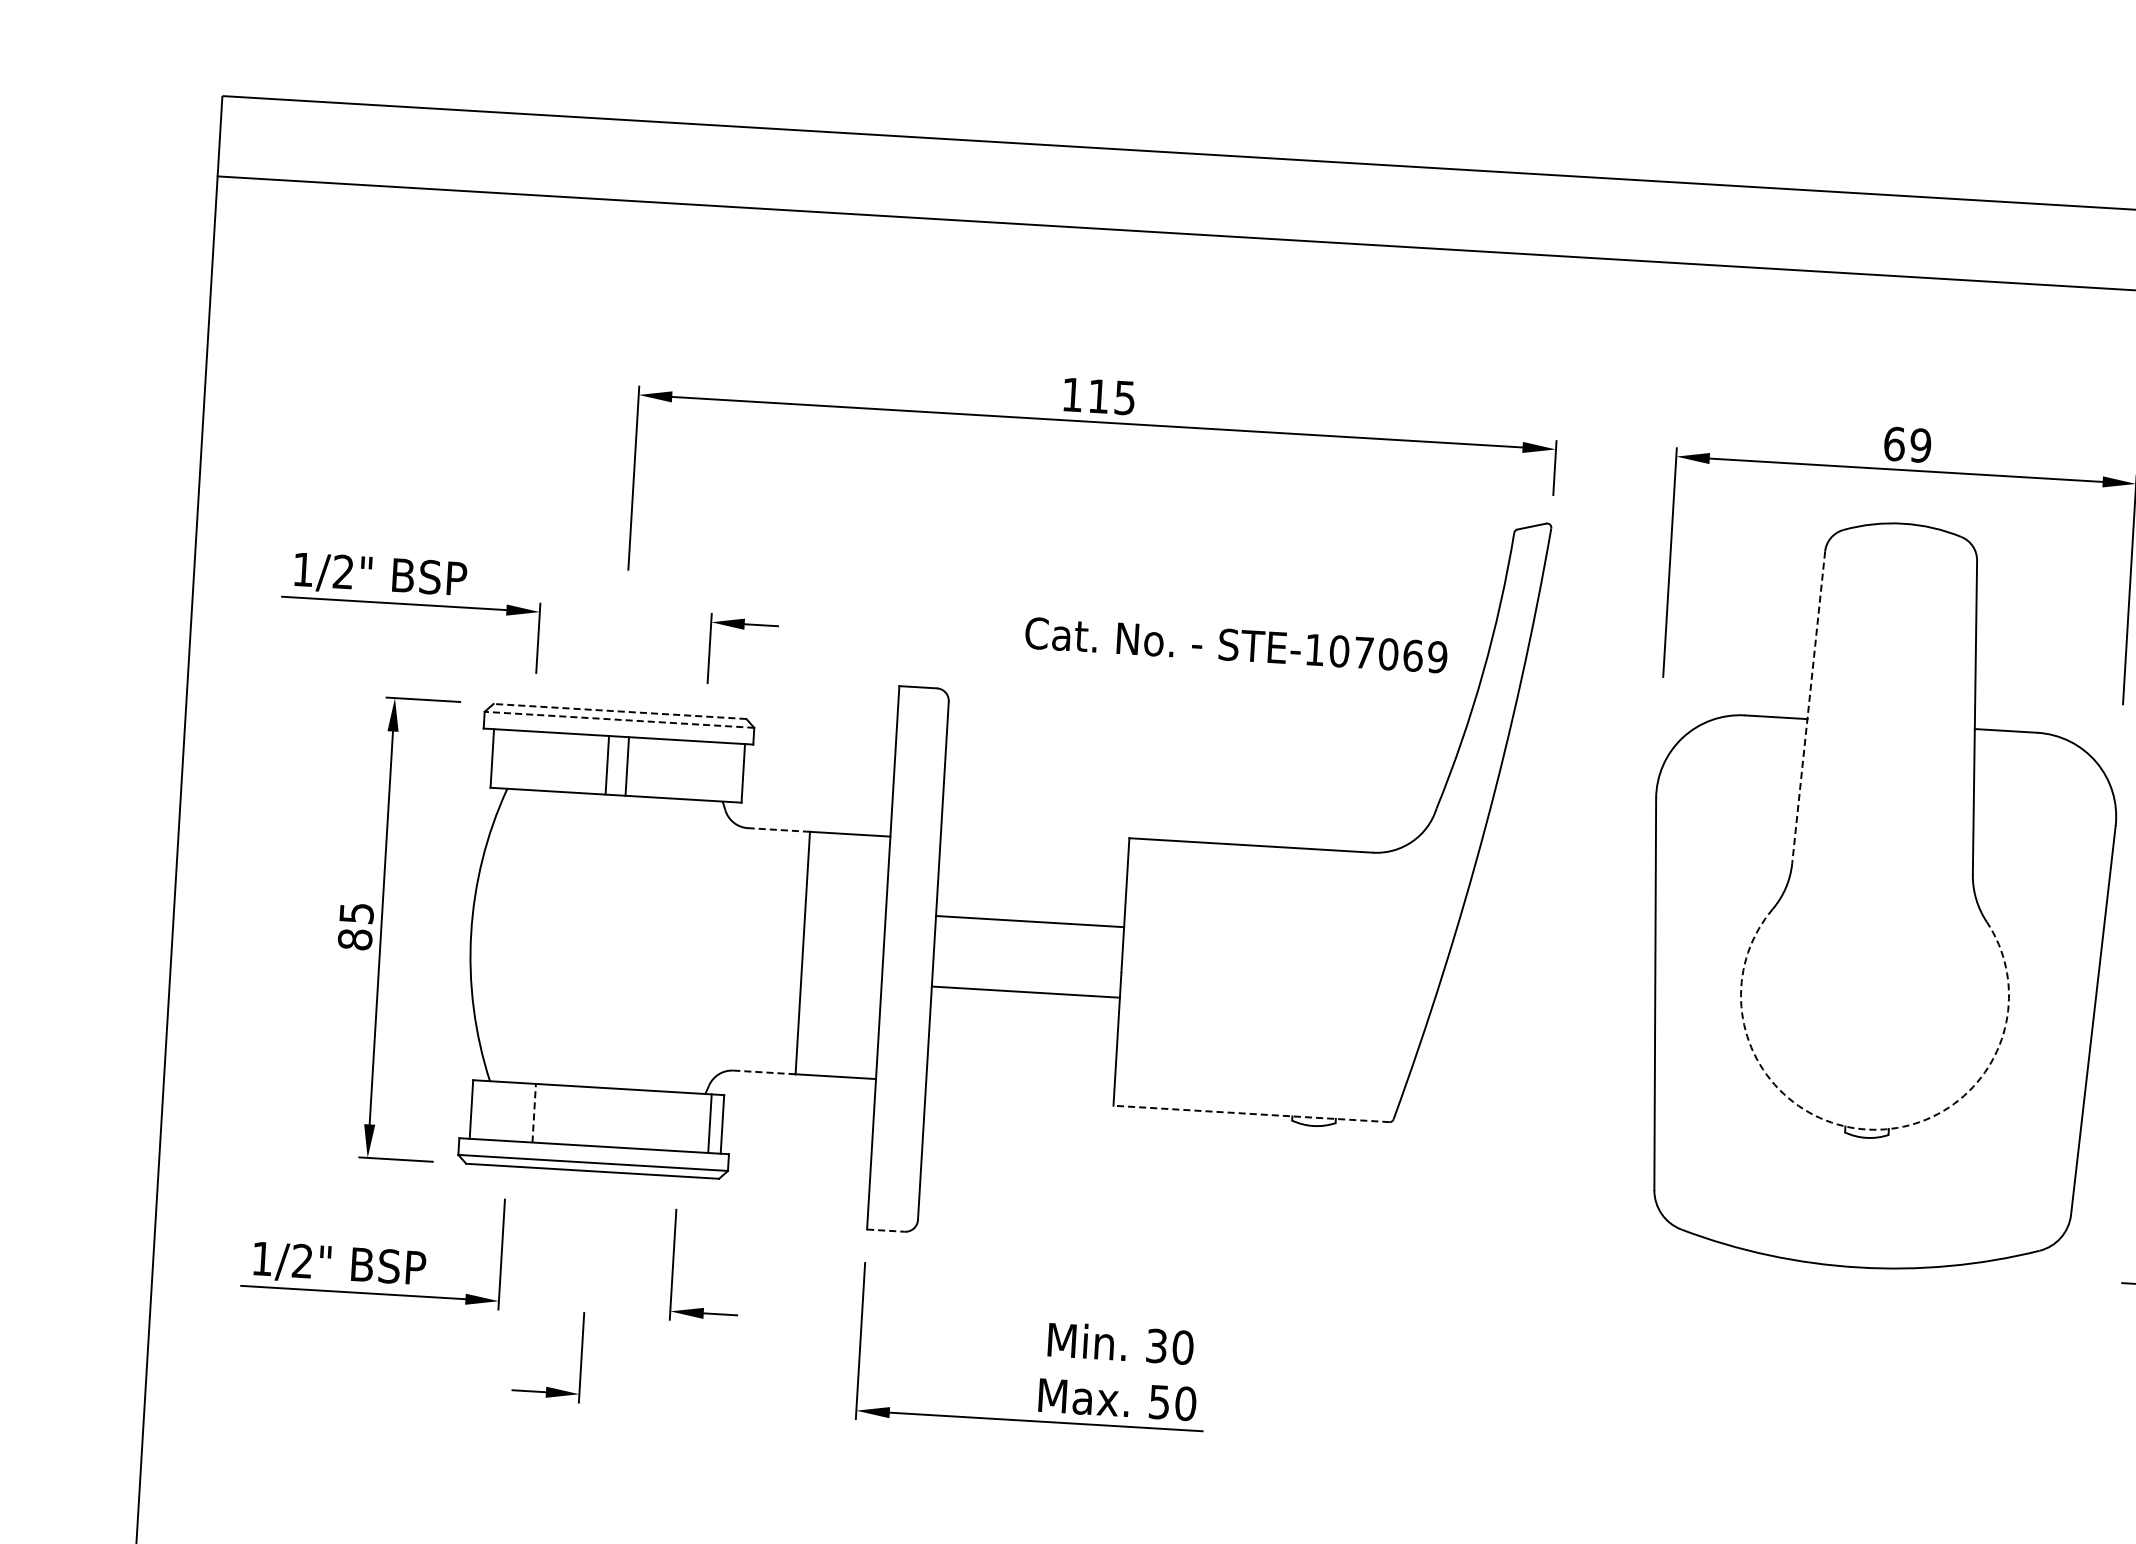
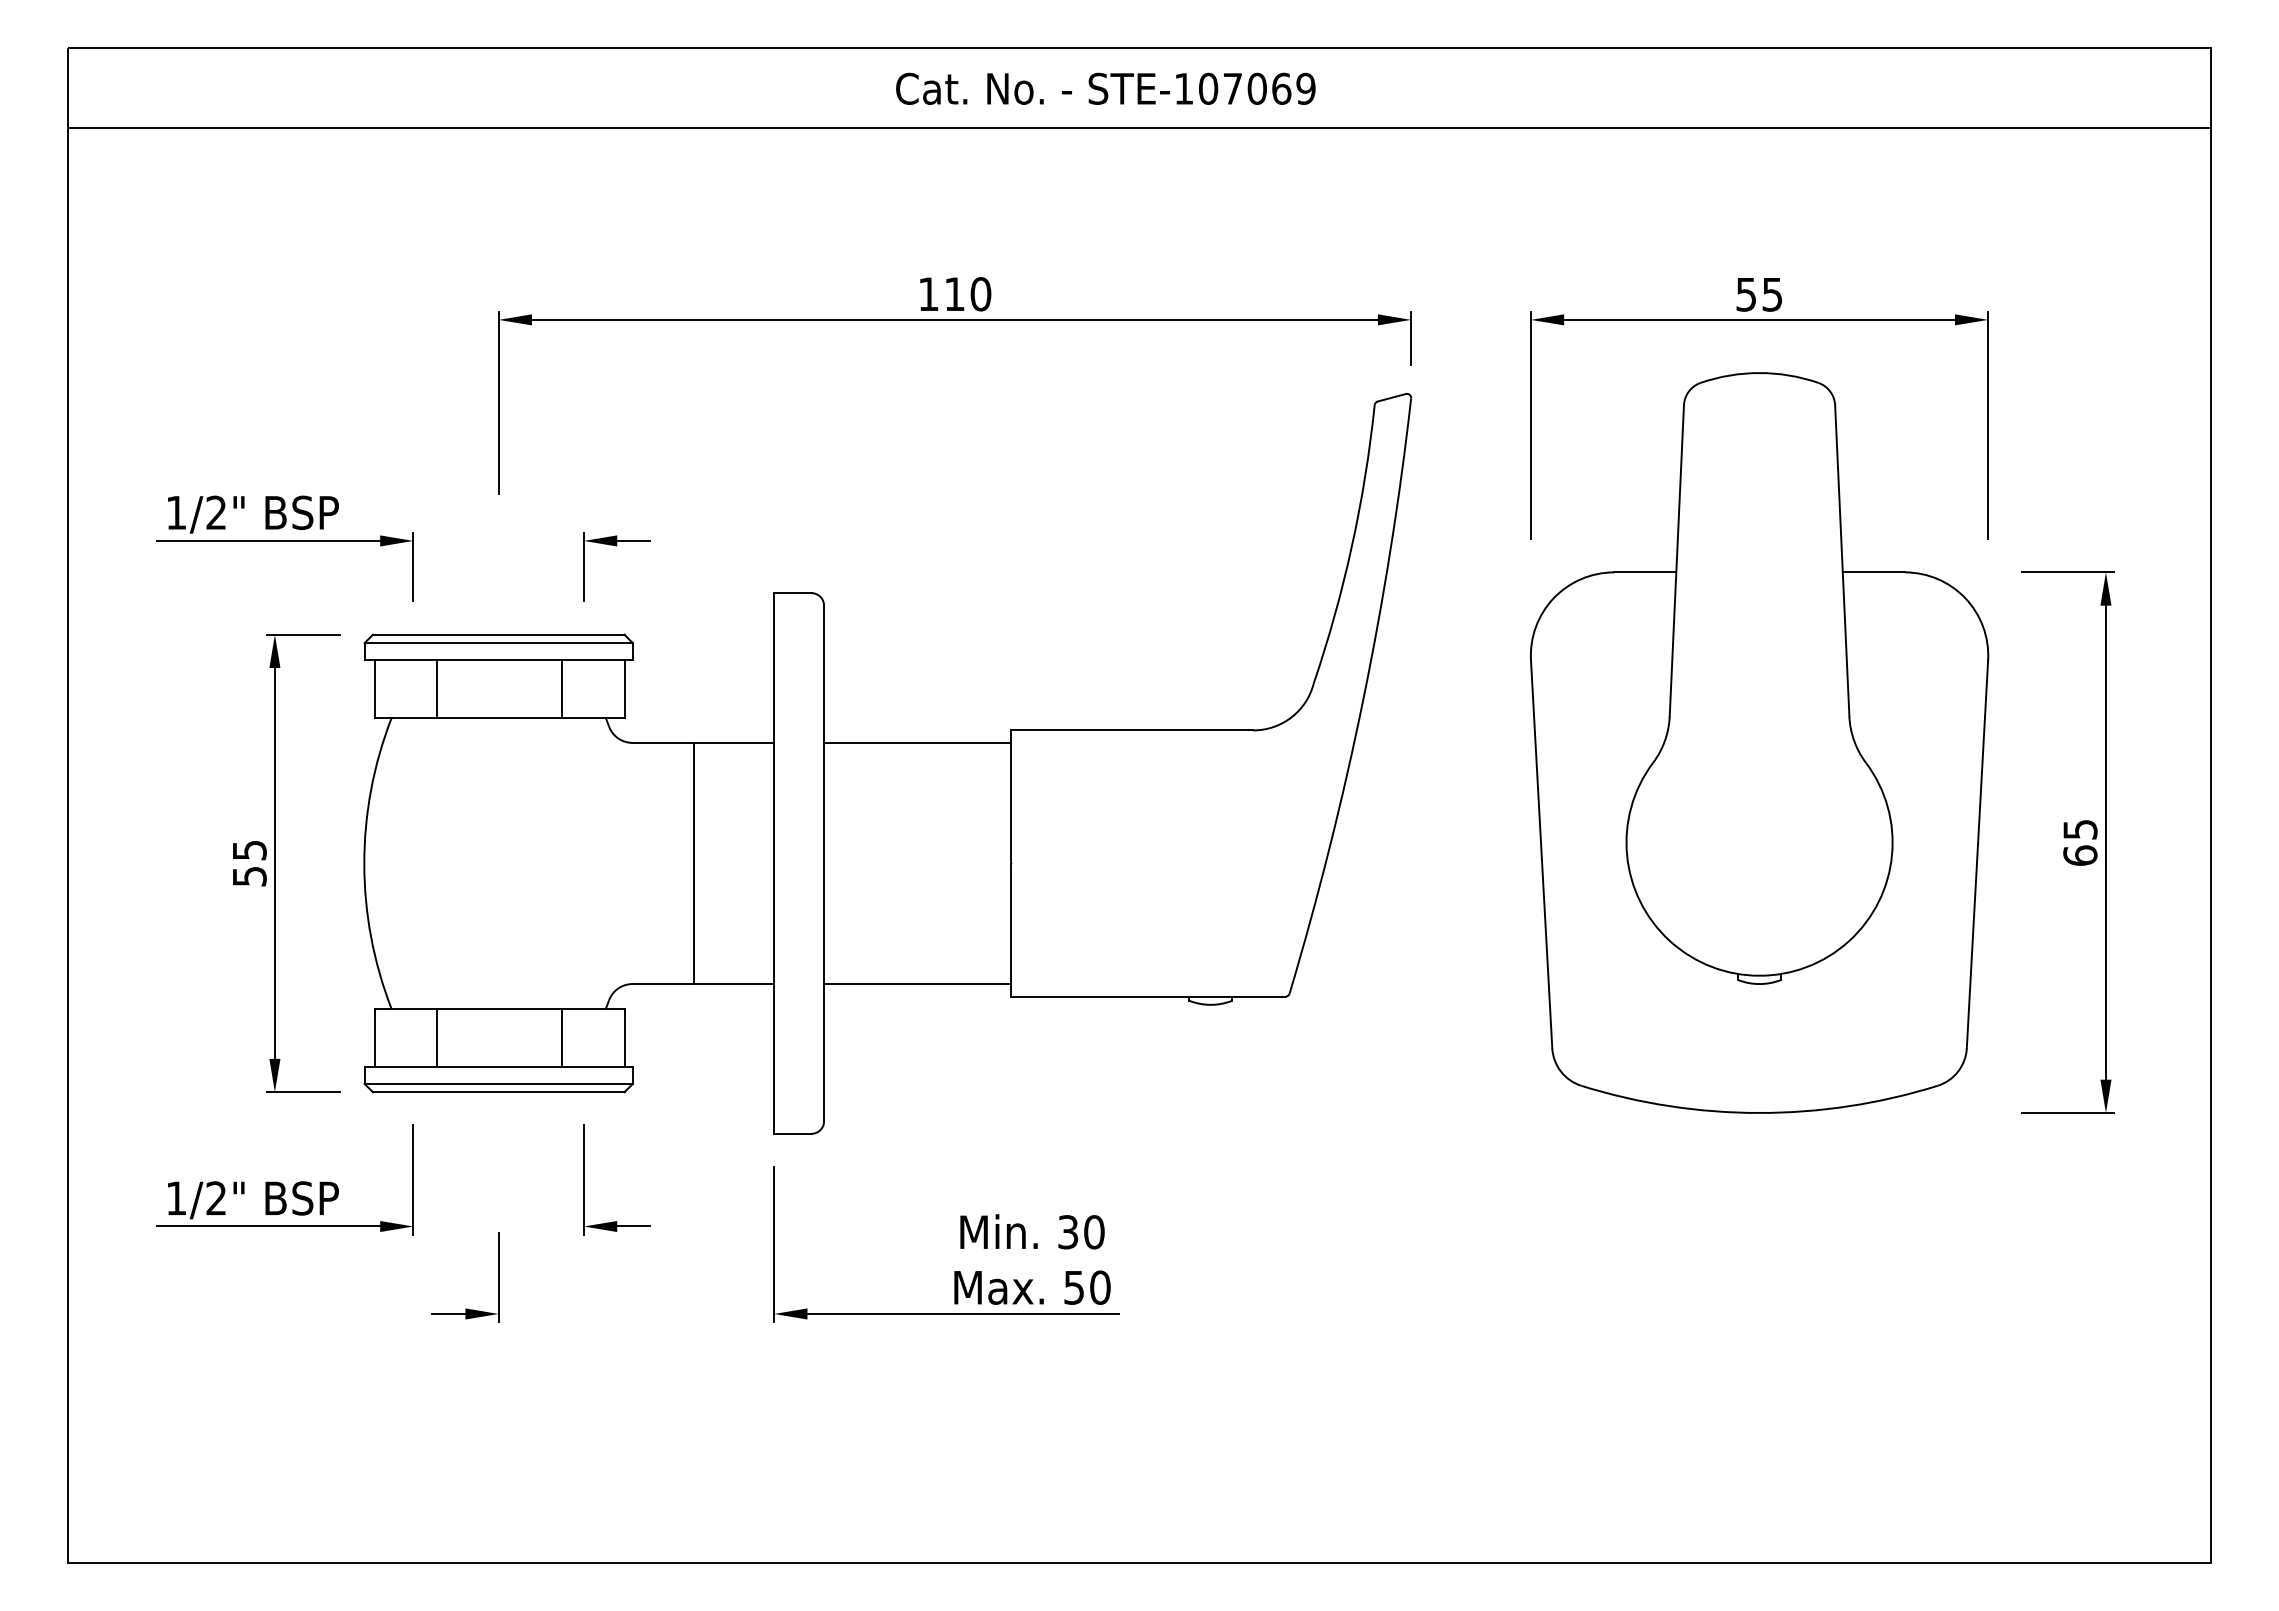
text: (1124, 398) -> (980, 294), 115 -> 110
text: (1907, 444) -> (1759, 294), 69 -> 55
text: (1236, 644) -> (1105, 88), moved
line: (1808, 708) -> (1676, 561), dashed -> solid
line: (619, 711) -> (498, 634), dashed -> solid
line: (619, 720) -> (498, 643), dashed -> solid
line: (607, 764) -> (437, 688), moved
line: (627, 766) -> (562, 688), moved
line: (779, 829) -> (663, 742), dashed -> solid
line: (1029, 921) -> (917, 742), moved
text: (355, 939) -> (249, 876), 85 -> 55
line: (1025, 992) -> (917, 984), moved
line: (764, 1072) -> (663, 984), dashed -> solid
line: (534, 1112) -> (437, 1037), dashed -> solid
line: (1250, 1113) -> (1147, 996), dashed -> solid
line: (710, 1123) -> (562, 1037), moved
arc: (1867, 1129) -> (1759, 975), dashed -> solid
line: (885, 1230) -> (792, 1133), dashed -> solid

